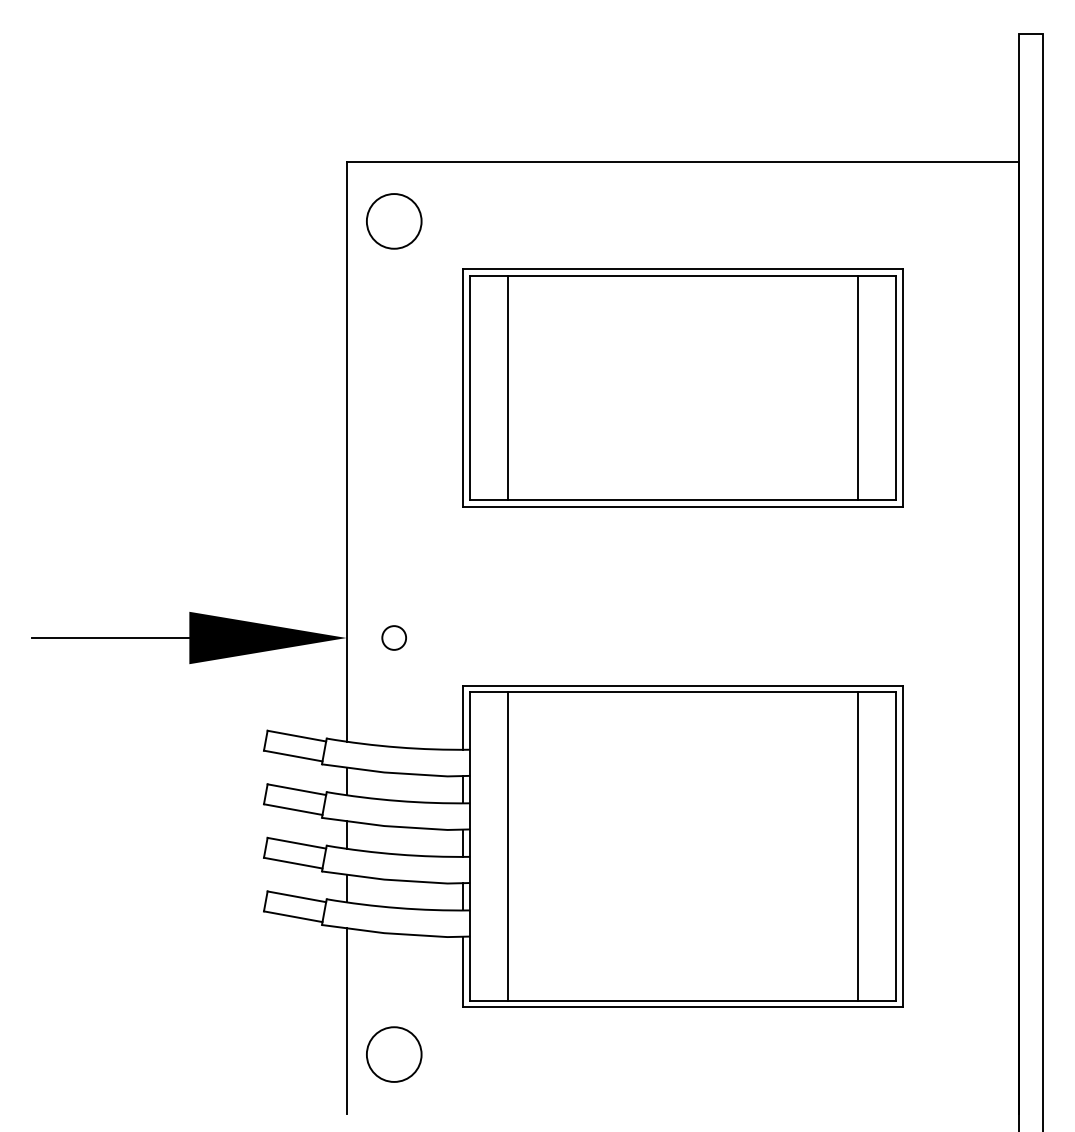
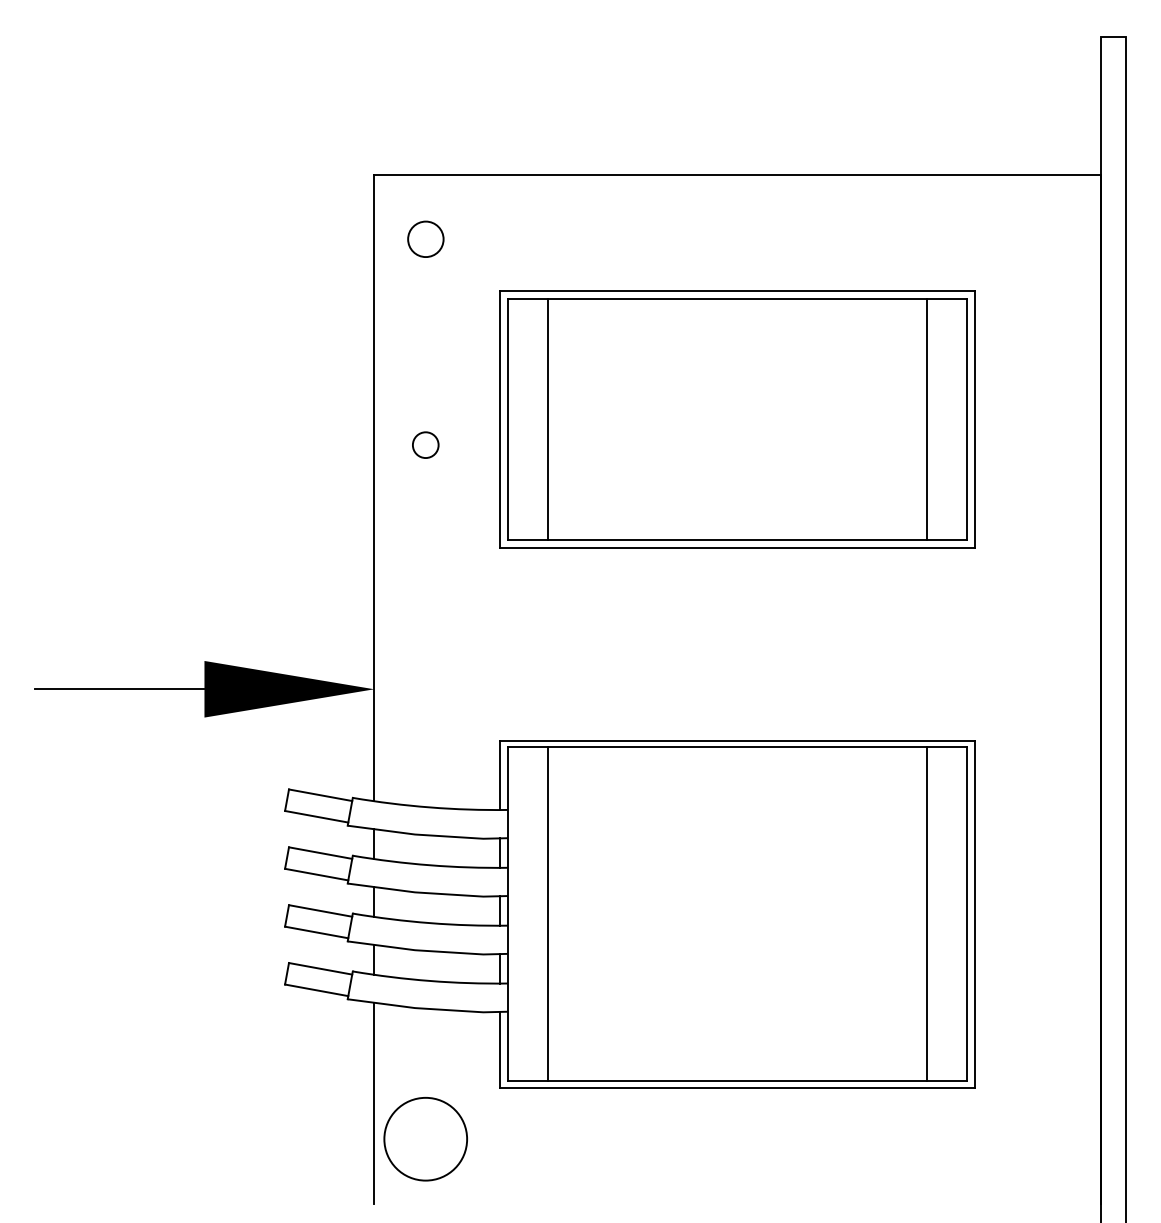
circle: (394, 221) -> (426, 239), size x0.6
circle: (393, 637) -> (424, 444), moved
circle: (393, 1054) -> (424, 1139), size x1.4

